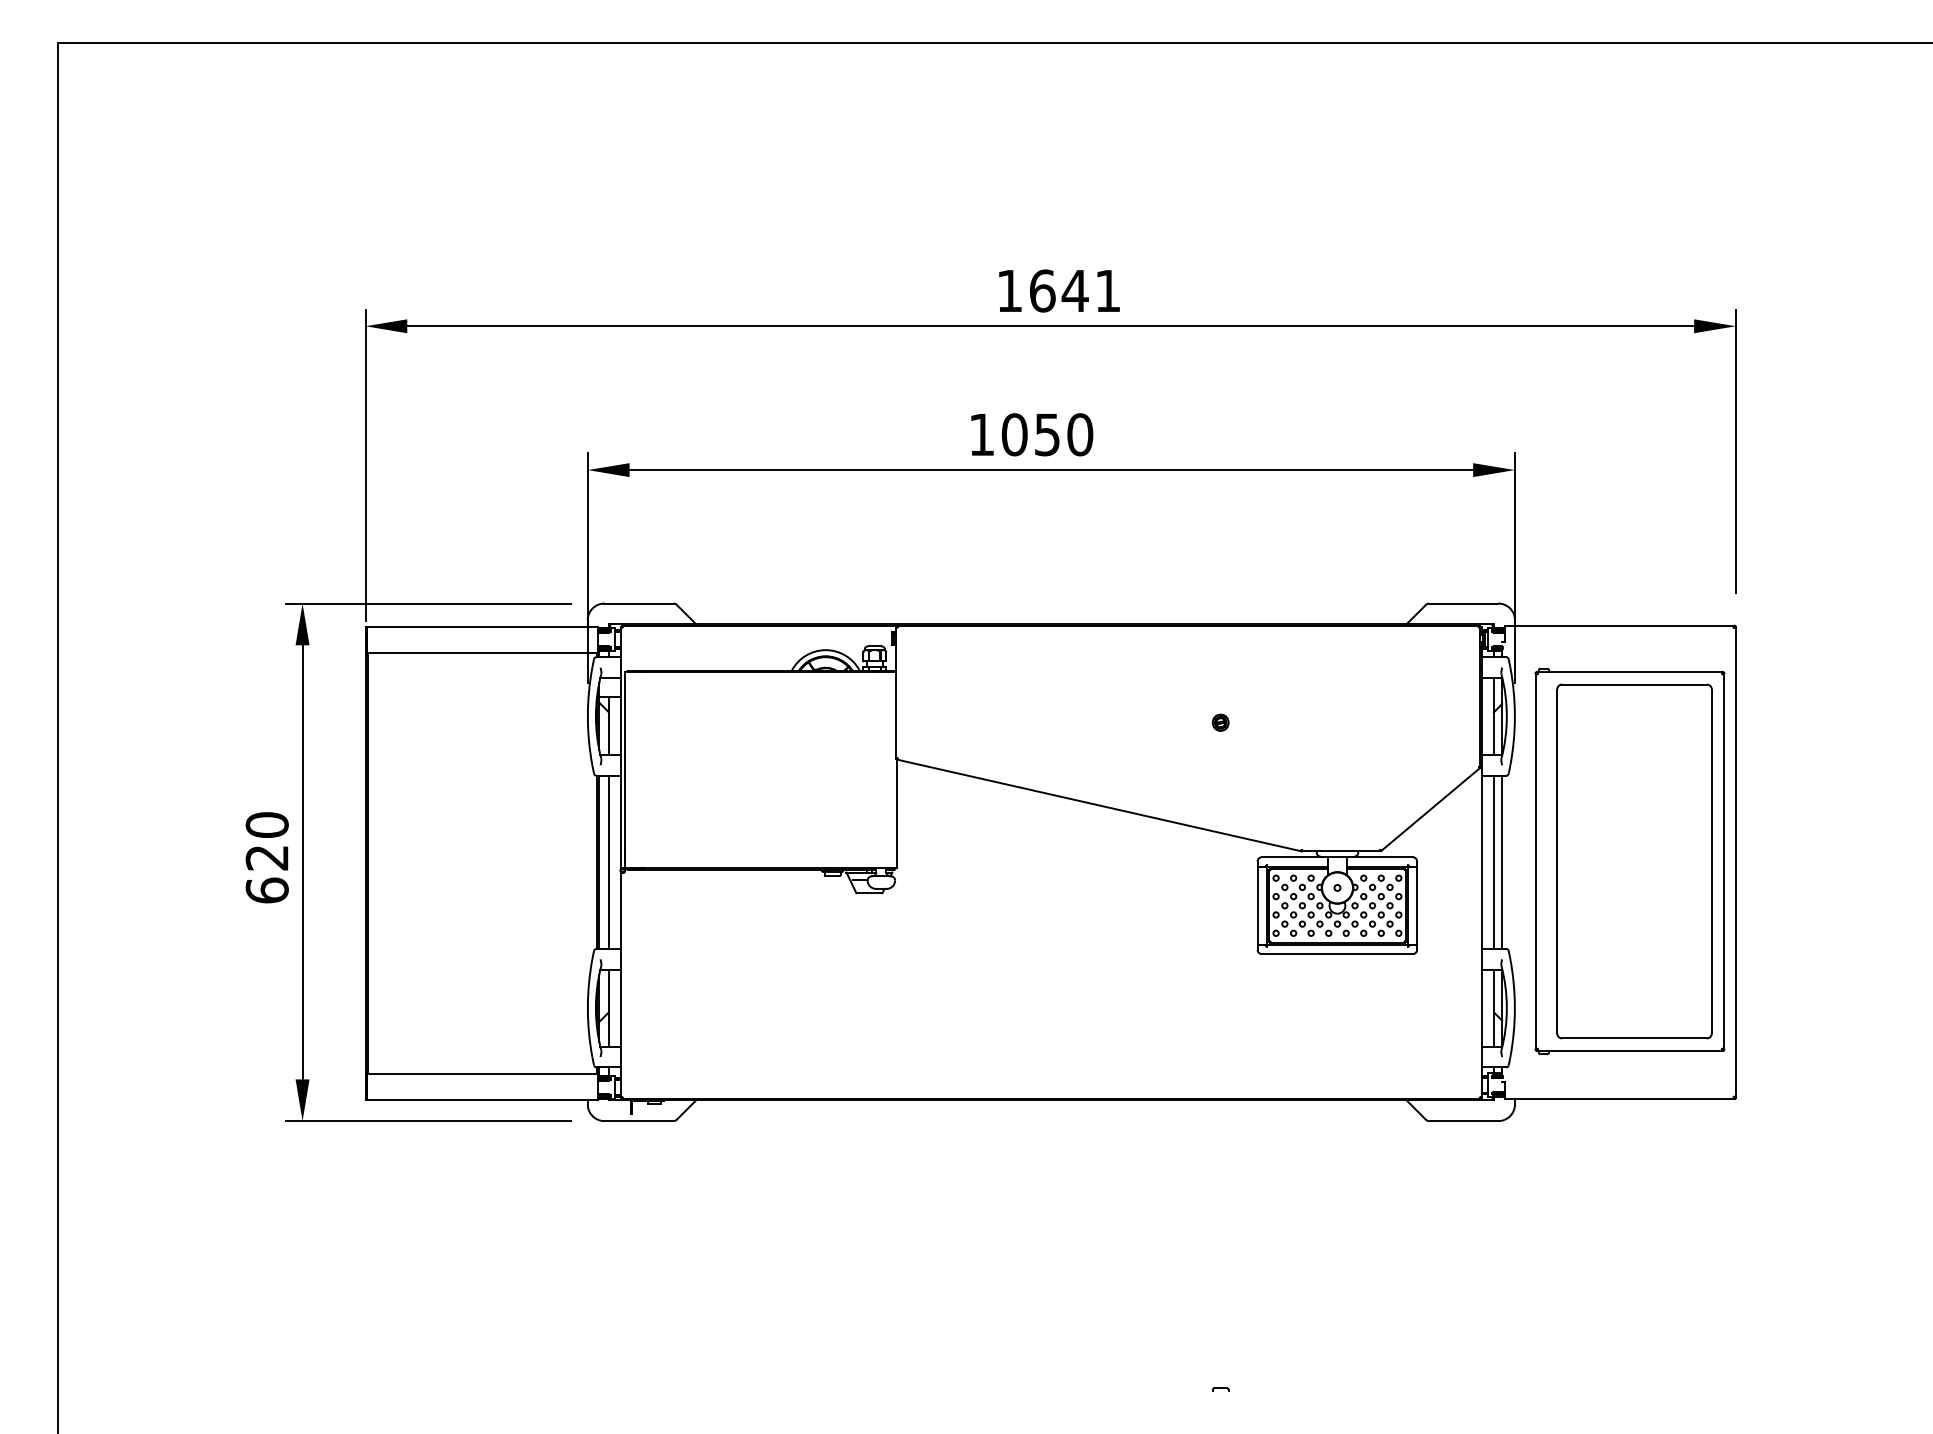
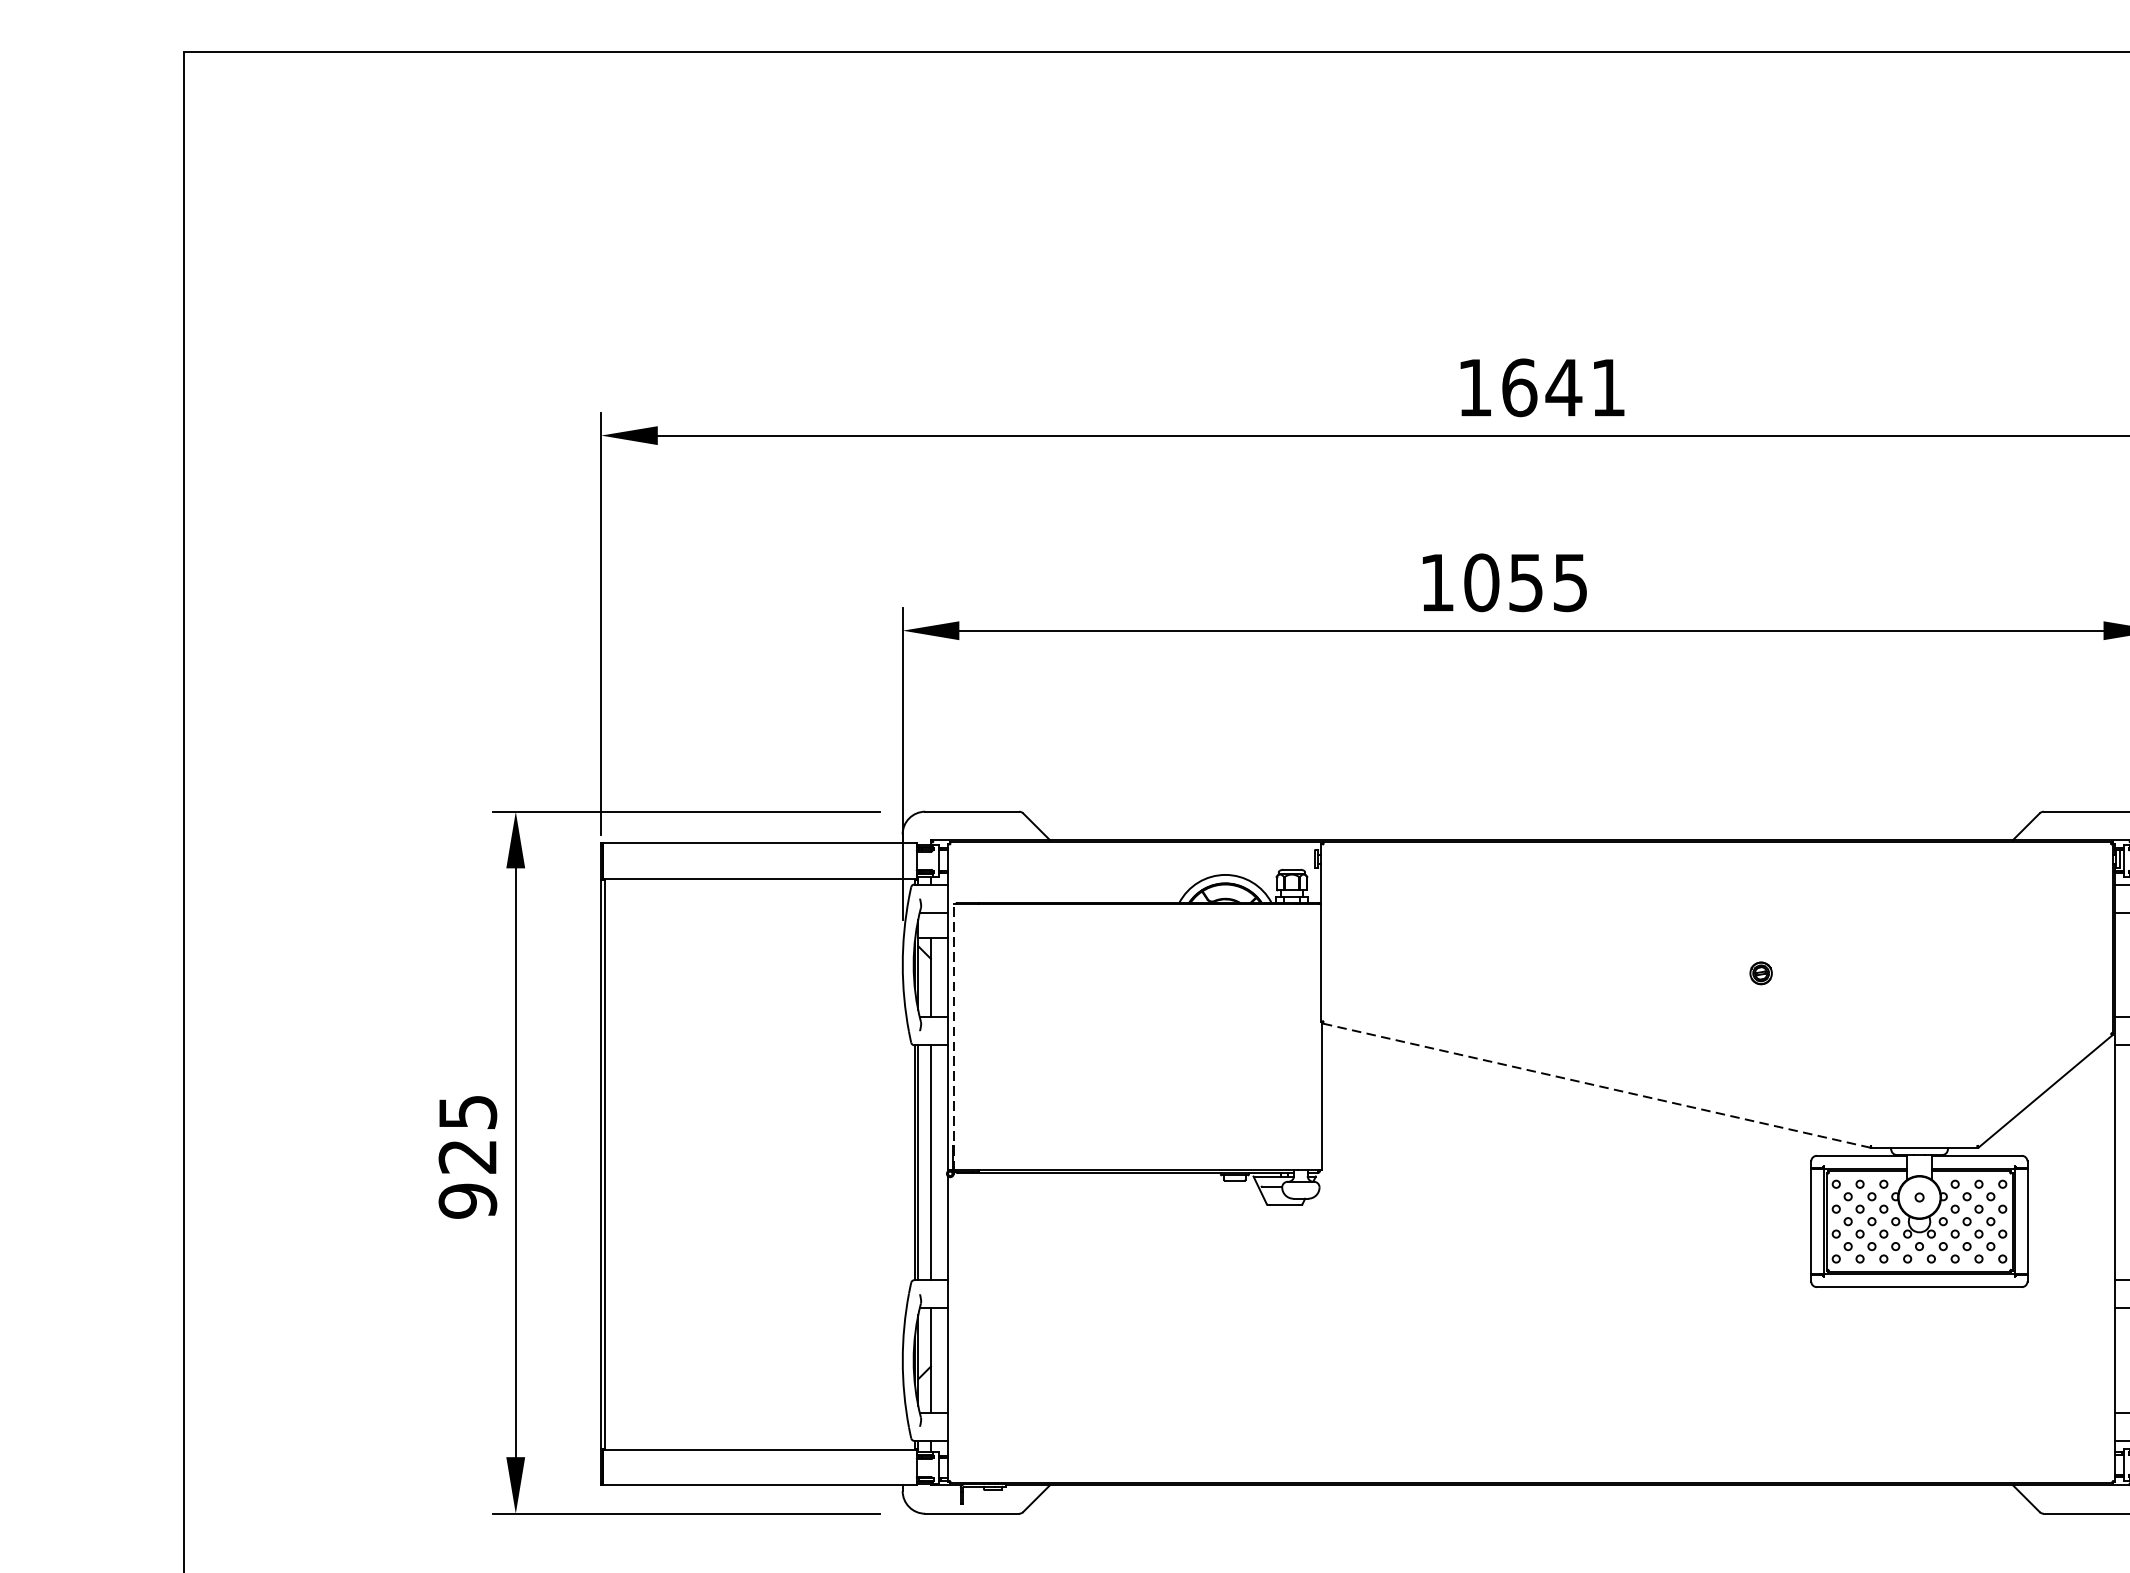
text: (1080, 434) -> (1570, 582), 1050 -> 1055
line: (625, 769) -> (953, 1036), solid -> dashed
line: (1098, 805) -> (1595, 1085), solid -> dashed
text: (266, 857) -> (466, 1156), 620 -> 925

